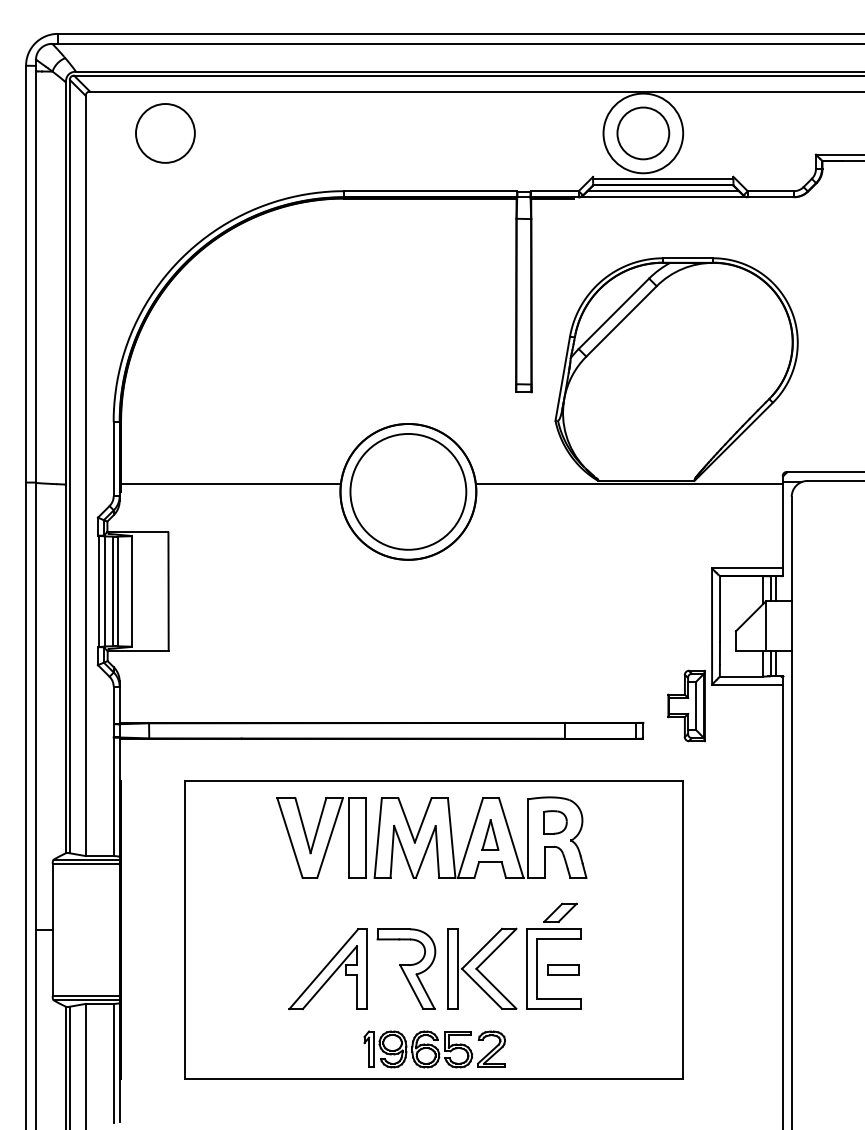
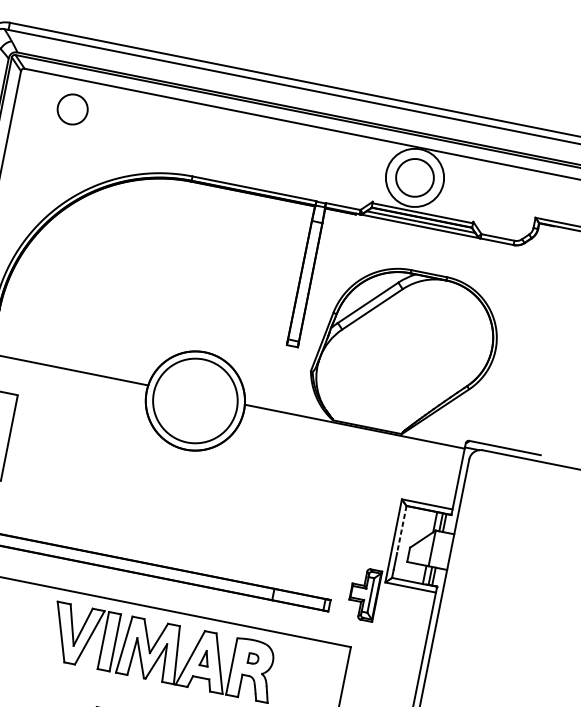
circle: (165, 133) -> (72, 109), size x0.7
line: (720, 609) -> (402, 529), solid -> dashed
part: (555, 822) -> (253, 658), size x0.6
part: (490, 834) -> (205, 658), size x0.7

